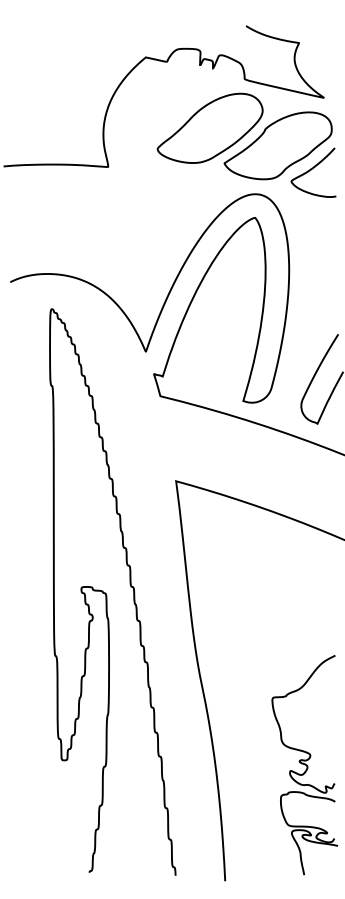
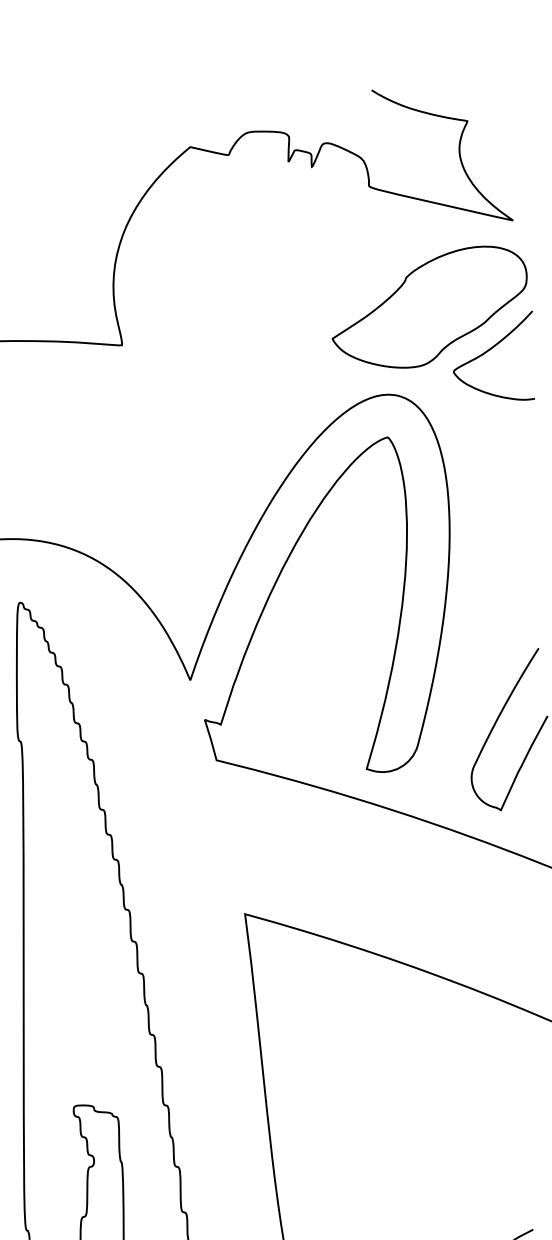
part: (209, 127) -> (305, 273), removed

